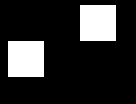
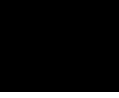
fill: (97, 23) -> (73, 22), added
fill: (26, 58) -> (18, 49), added

